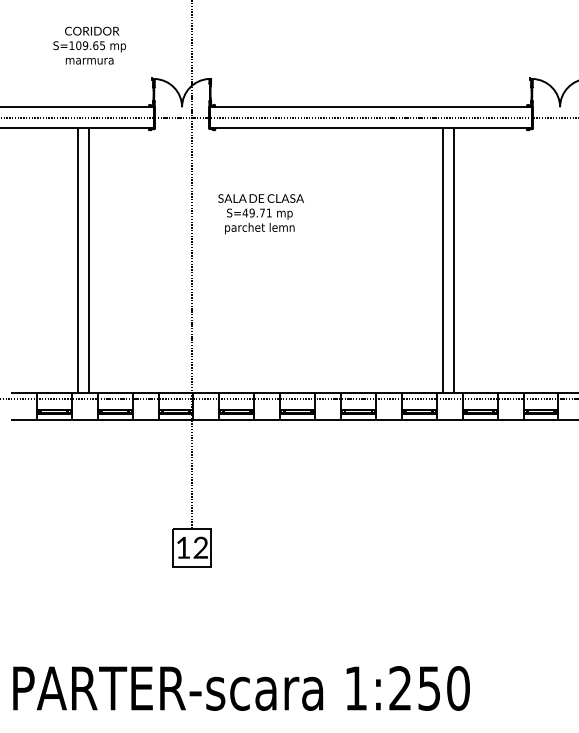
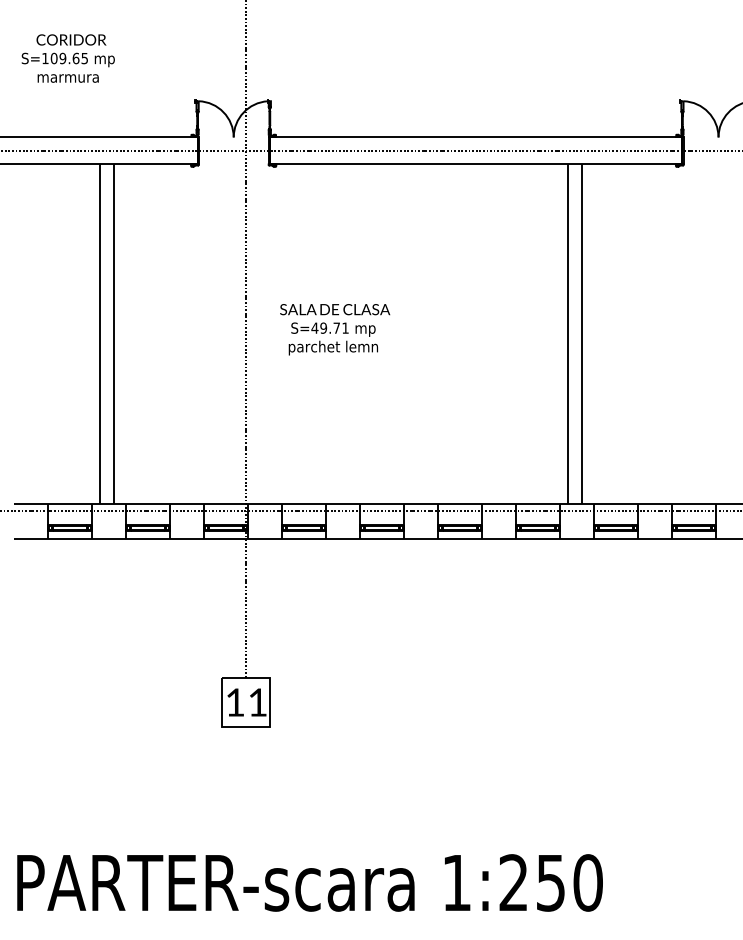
text: (89, 45) -> (67, 58), moved
text: (261, 214) -> (335, 329), moved
text: (200, 547) -> (257, 702), 12 -> 11

